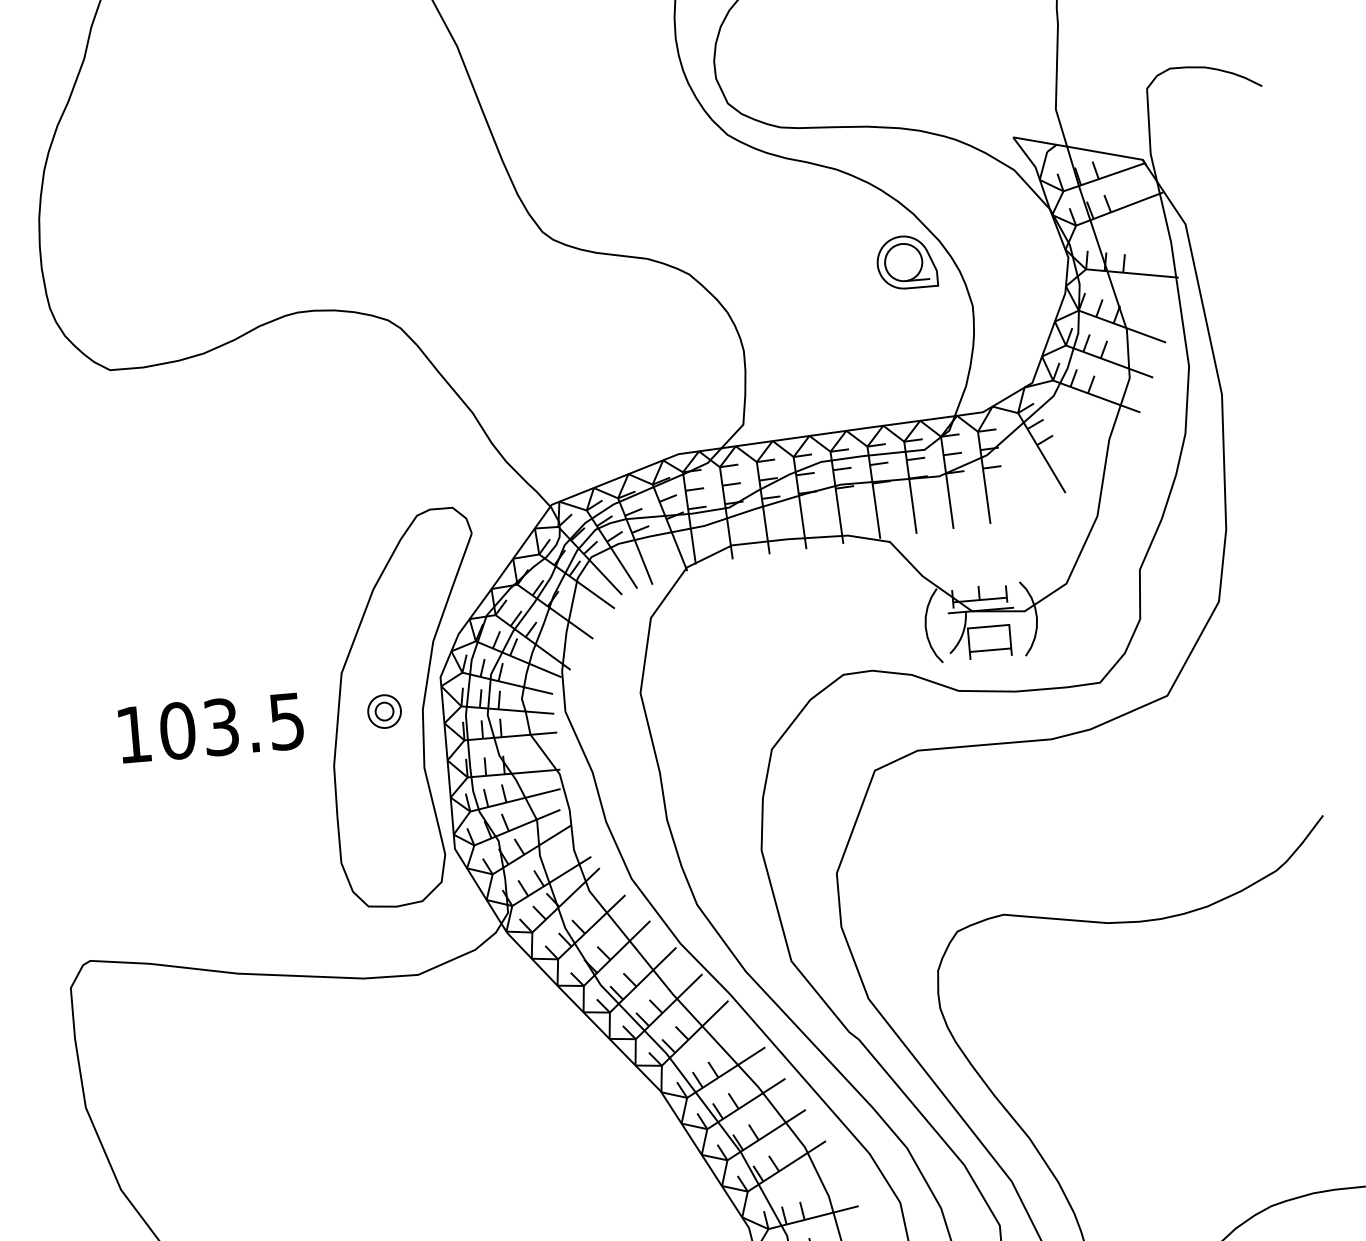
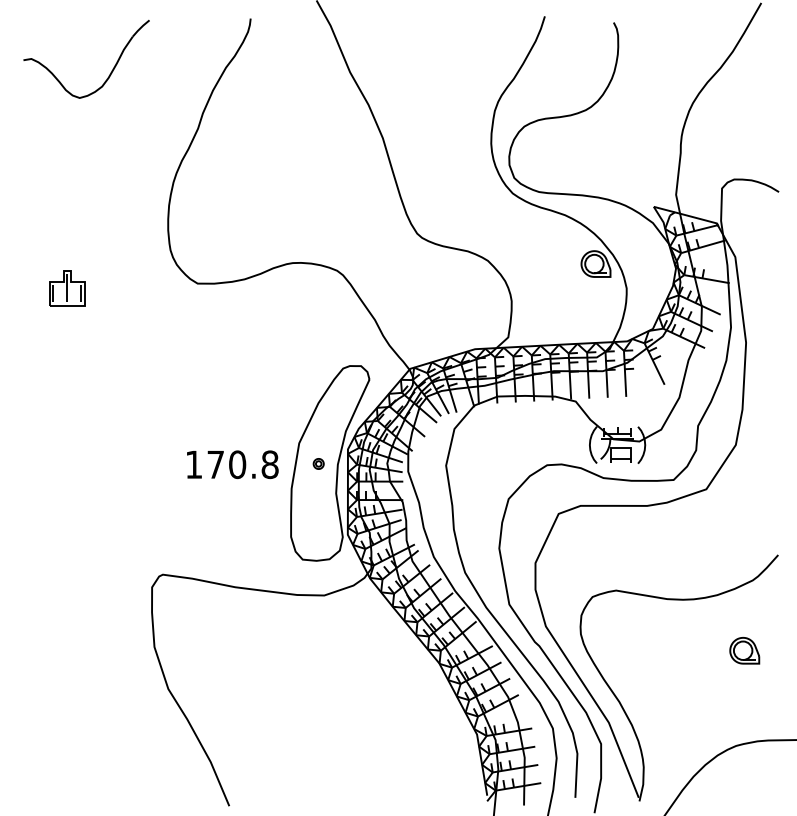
part: (383, 710) -> (318, 463), size x0.62
text: (231, 725) -> (242, 464), 103.5 -> 170.8
part: (1271, 1013) -> (744, 650), added

